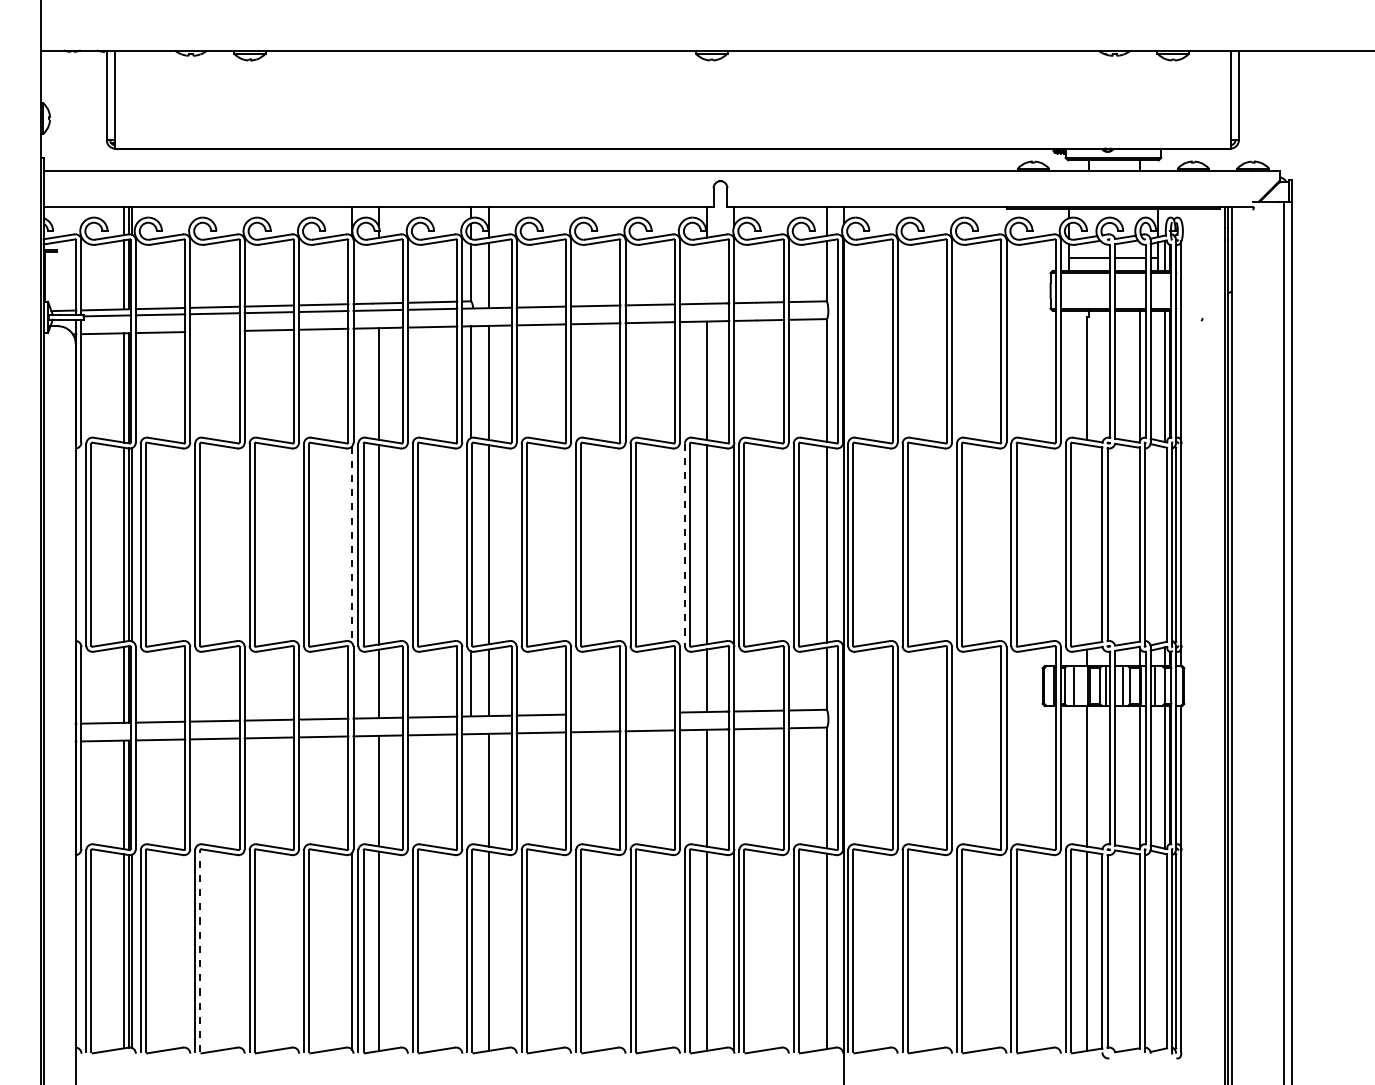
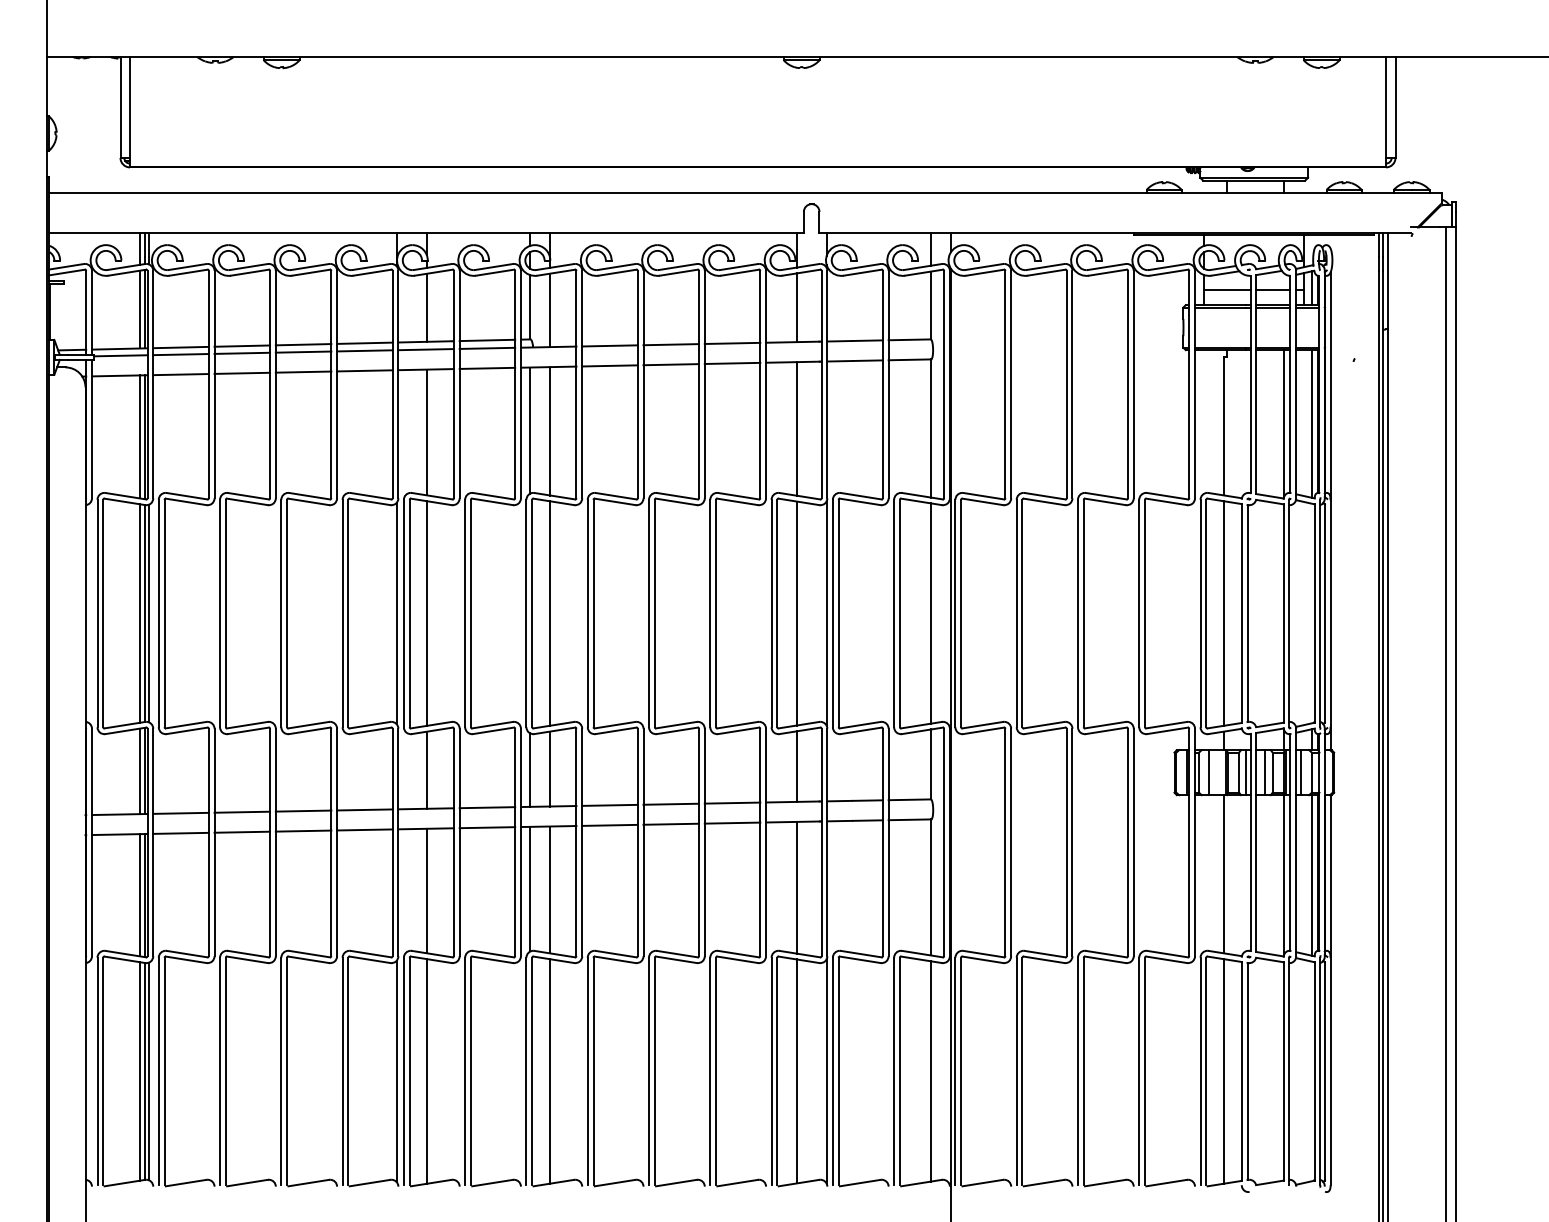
line: (707, 272) -> (797, 306), added
line: (378, 273) -> (426, 308), added
line: (214, 330) -> (241, 372), added
line: (1086, 544) -> (1223, 613), added
line: (352, 545) -> (397, 614), dashed -> solid
line: (684, 545) -> (771, 614), dashed -> solid
line: (649, 712) -> (731, 802), added
line: (595, 713) -> (670, 803), added
line: (470, 789) -> (530, 889), added
line: (200, 950) -> (226, 1070), dashed -> solid

